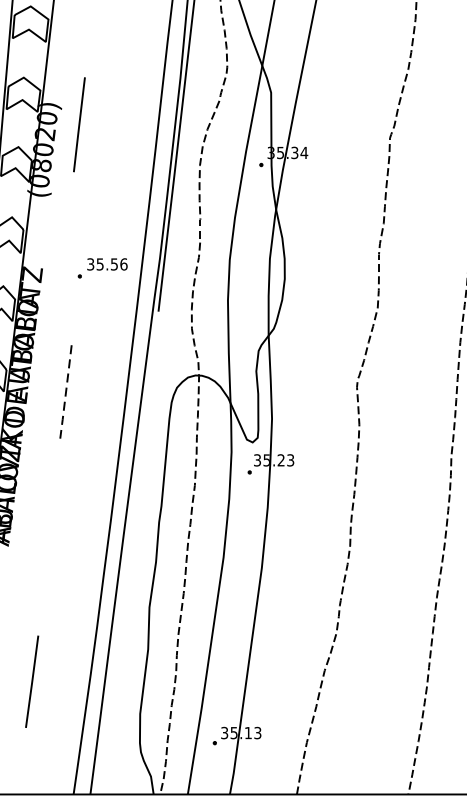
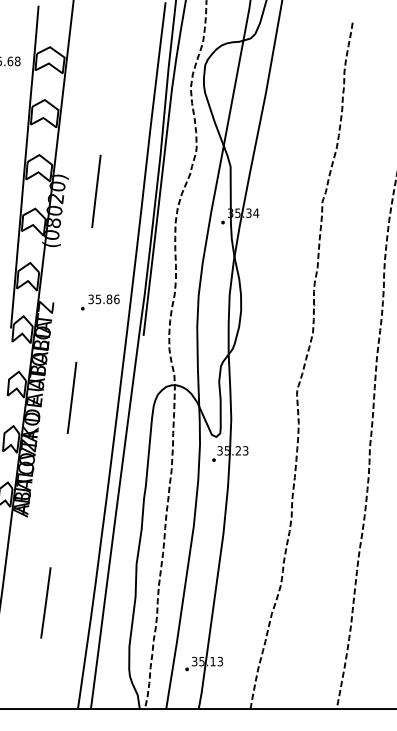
line: (79, 124) -> (96, 191), moved
text: (114, 264) -> (109, 299), 35.56 -> 35.86
line: (66, 392) -> (72, 398), dashed -> solid
line: (31, 681) -> (45, 602), moved

